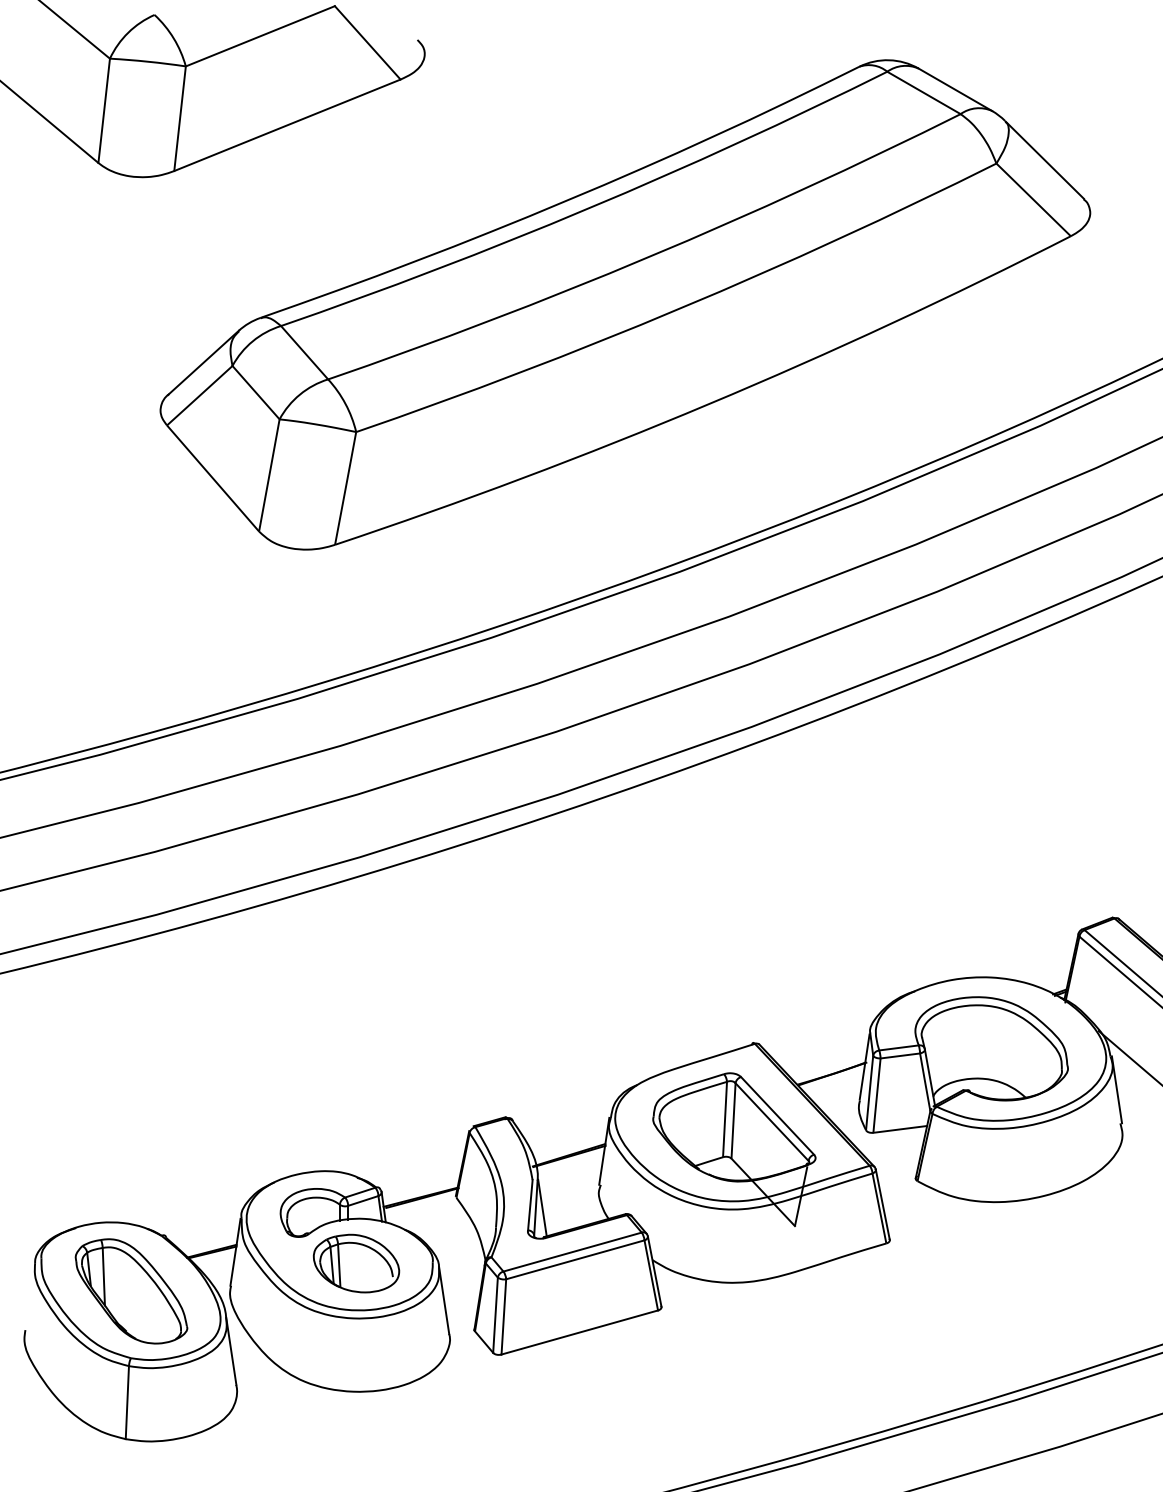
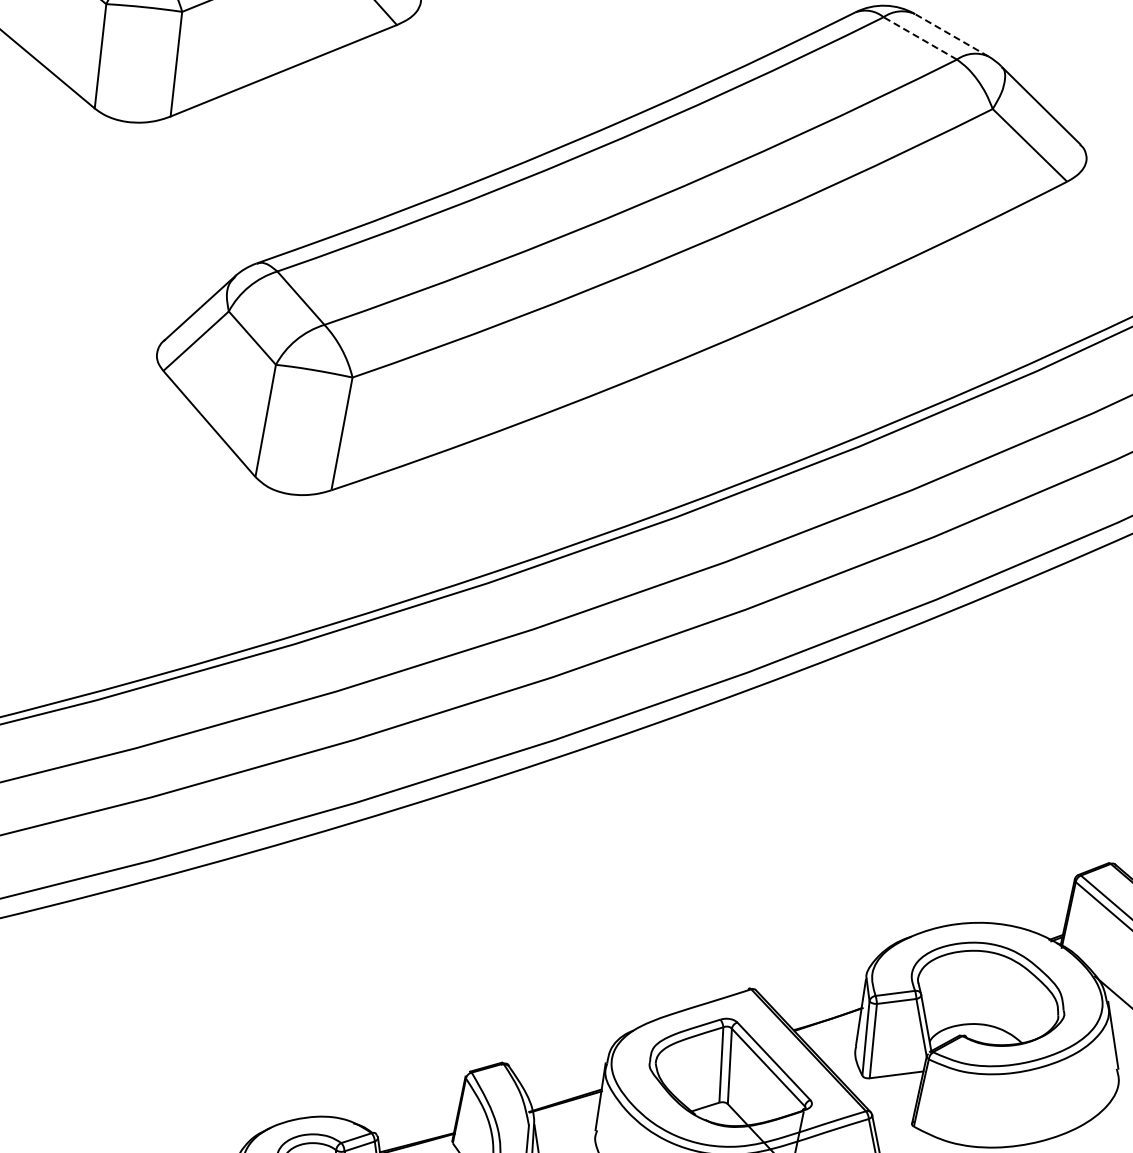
line: (955, 89) -> (951, 34), solid -> dashed
line: (923, 92) -> (919, 37), solid -> dashed

